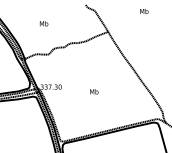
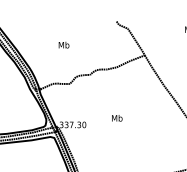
text: (94, 91) -> (117, 117), moved

